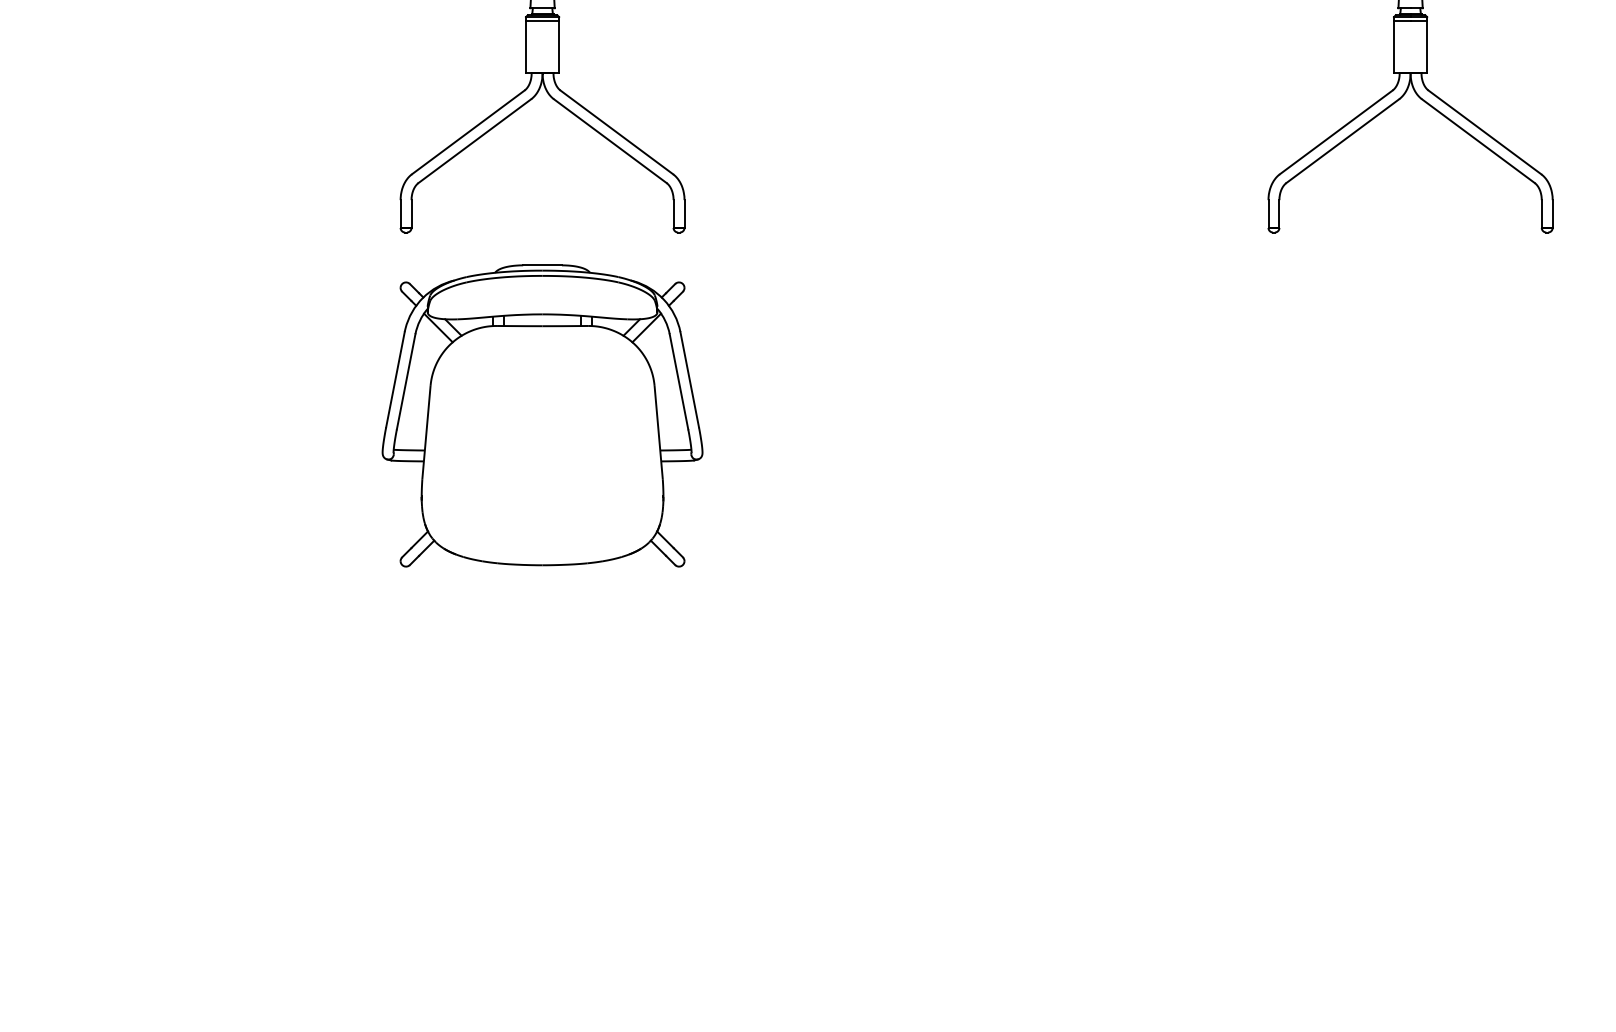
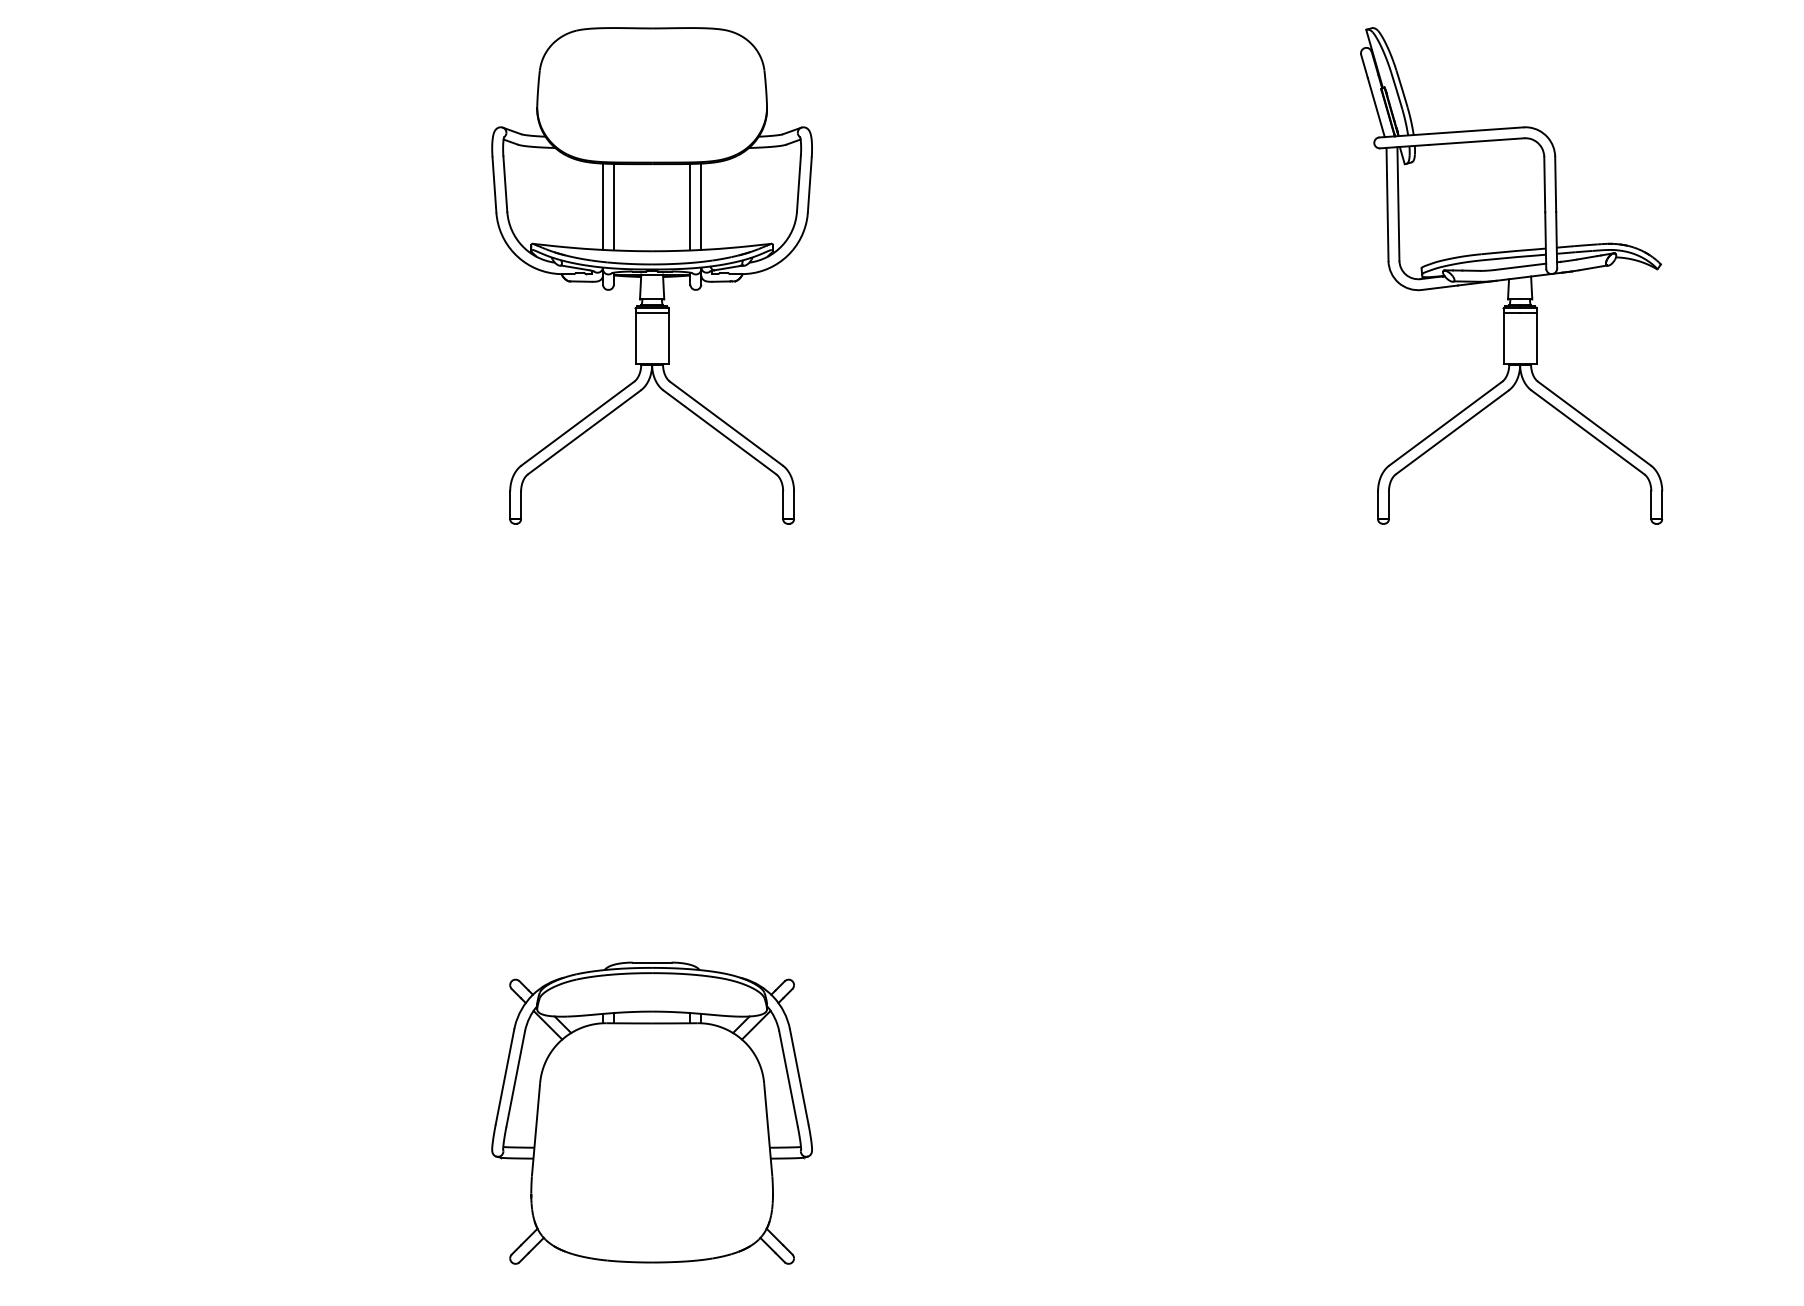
part: (541, 415) -> (651, 1112), moved

